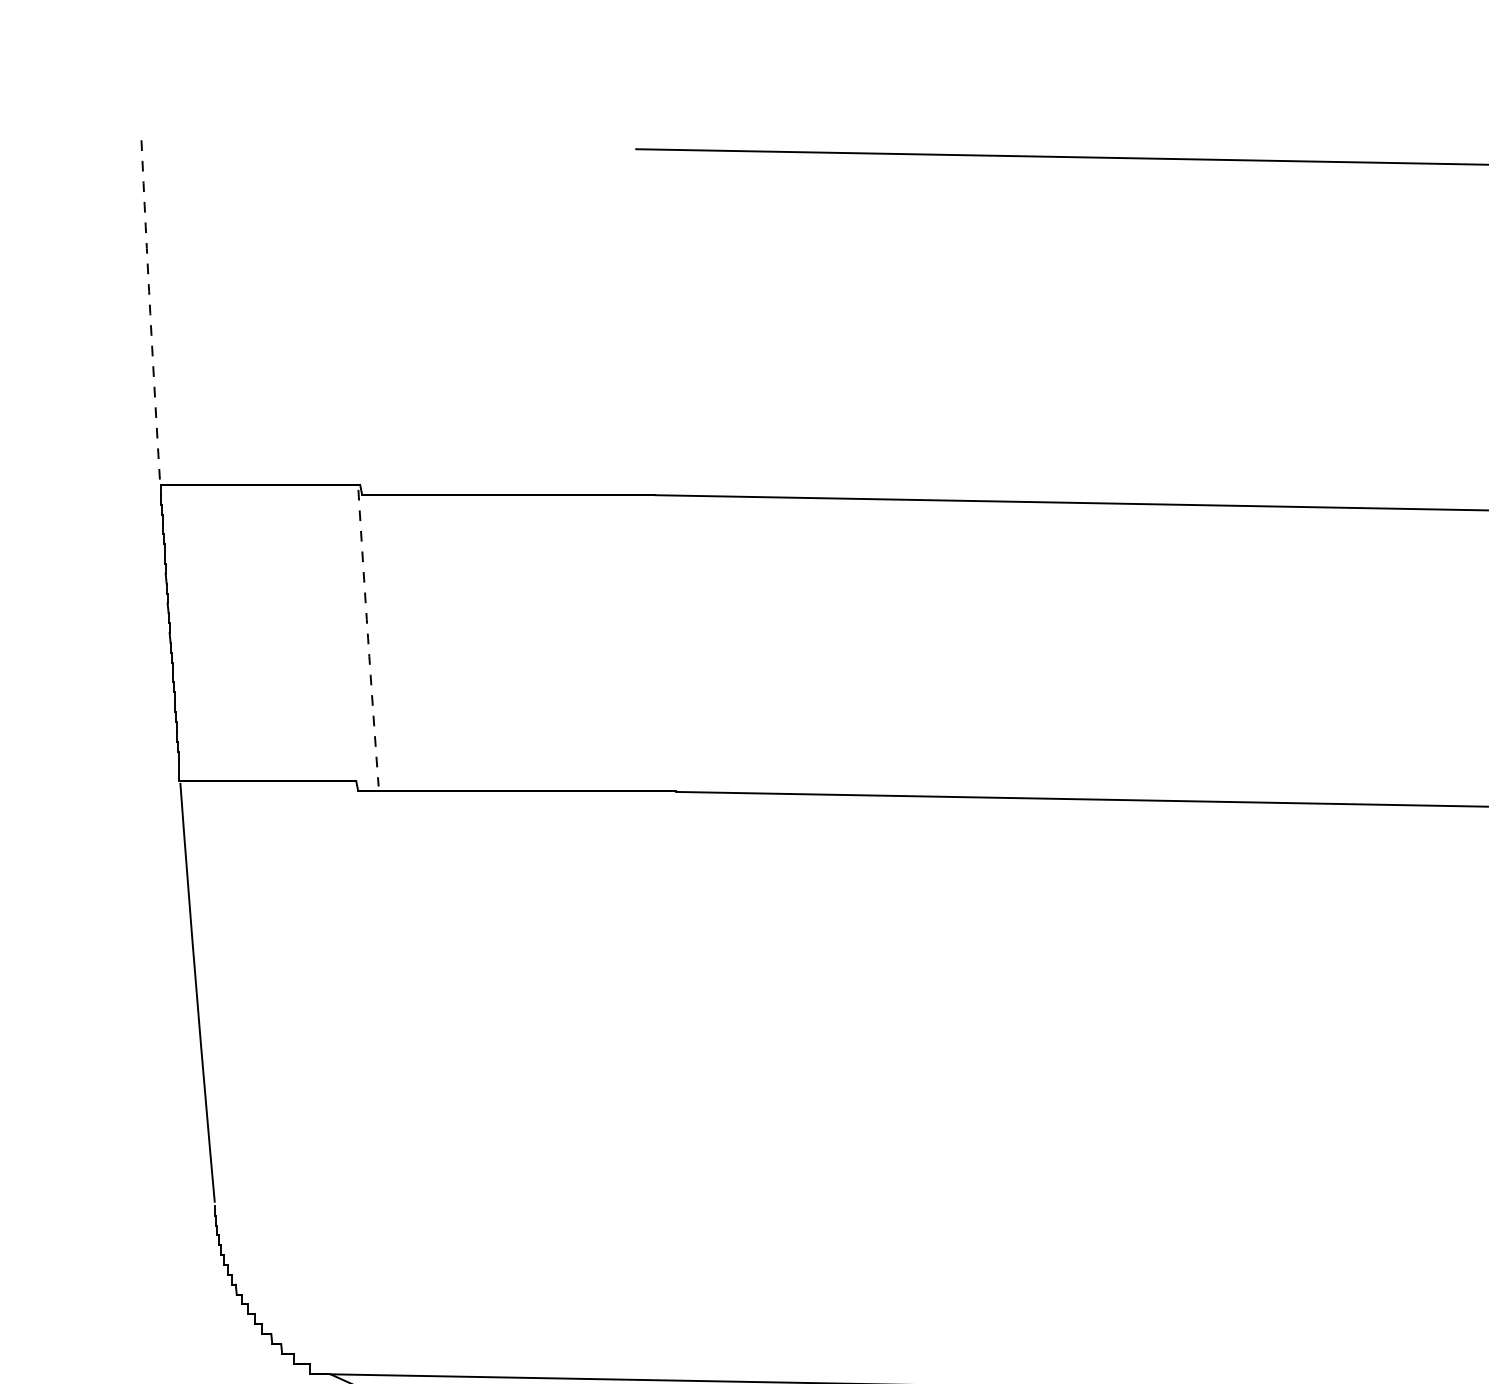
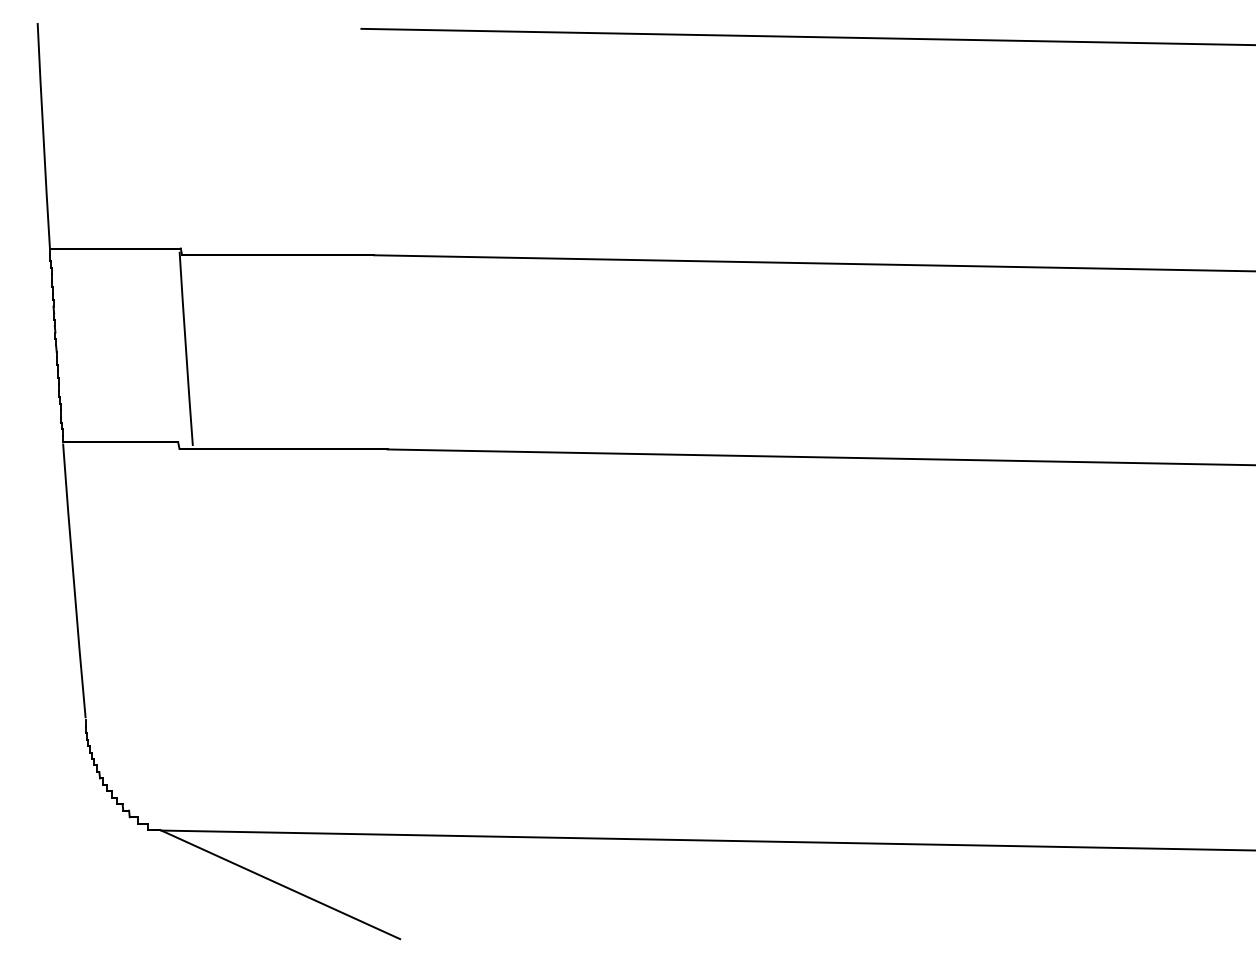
arc: (150, 313) -> (43, 136), dashed -> solid
arc: (367, 637) -> (185, 348), dashed -> solid

